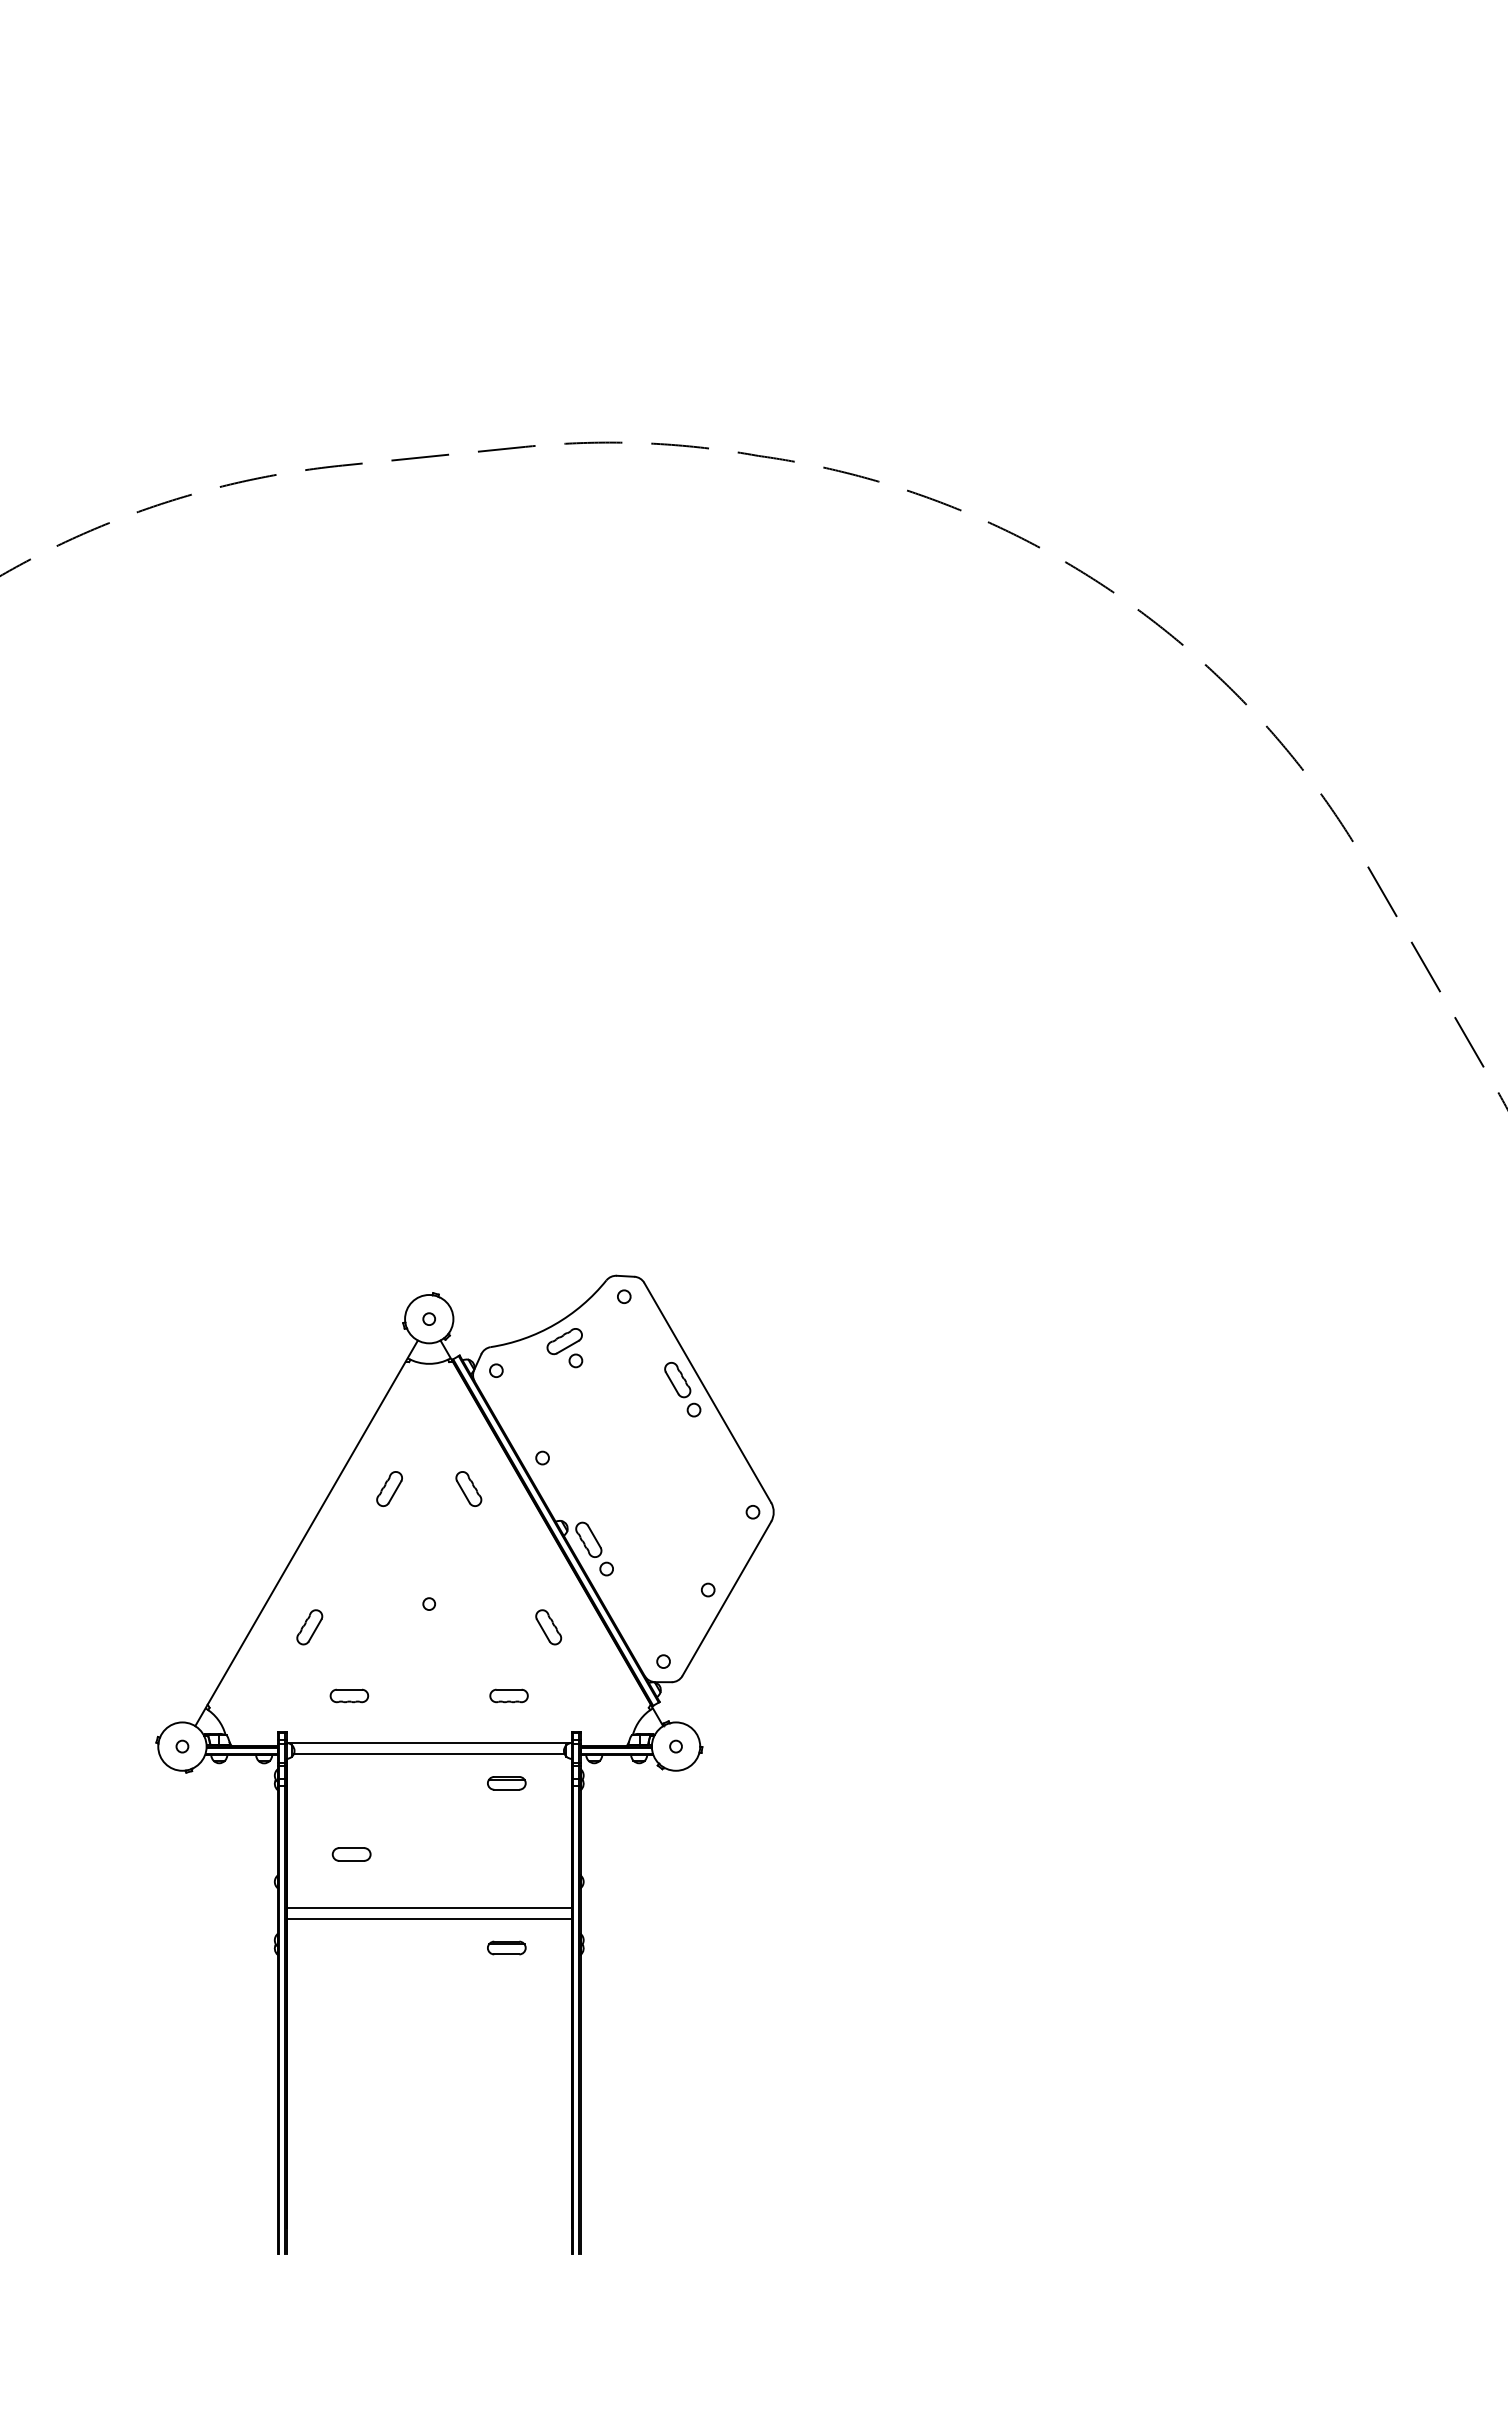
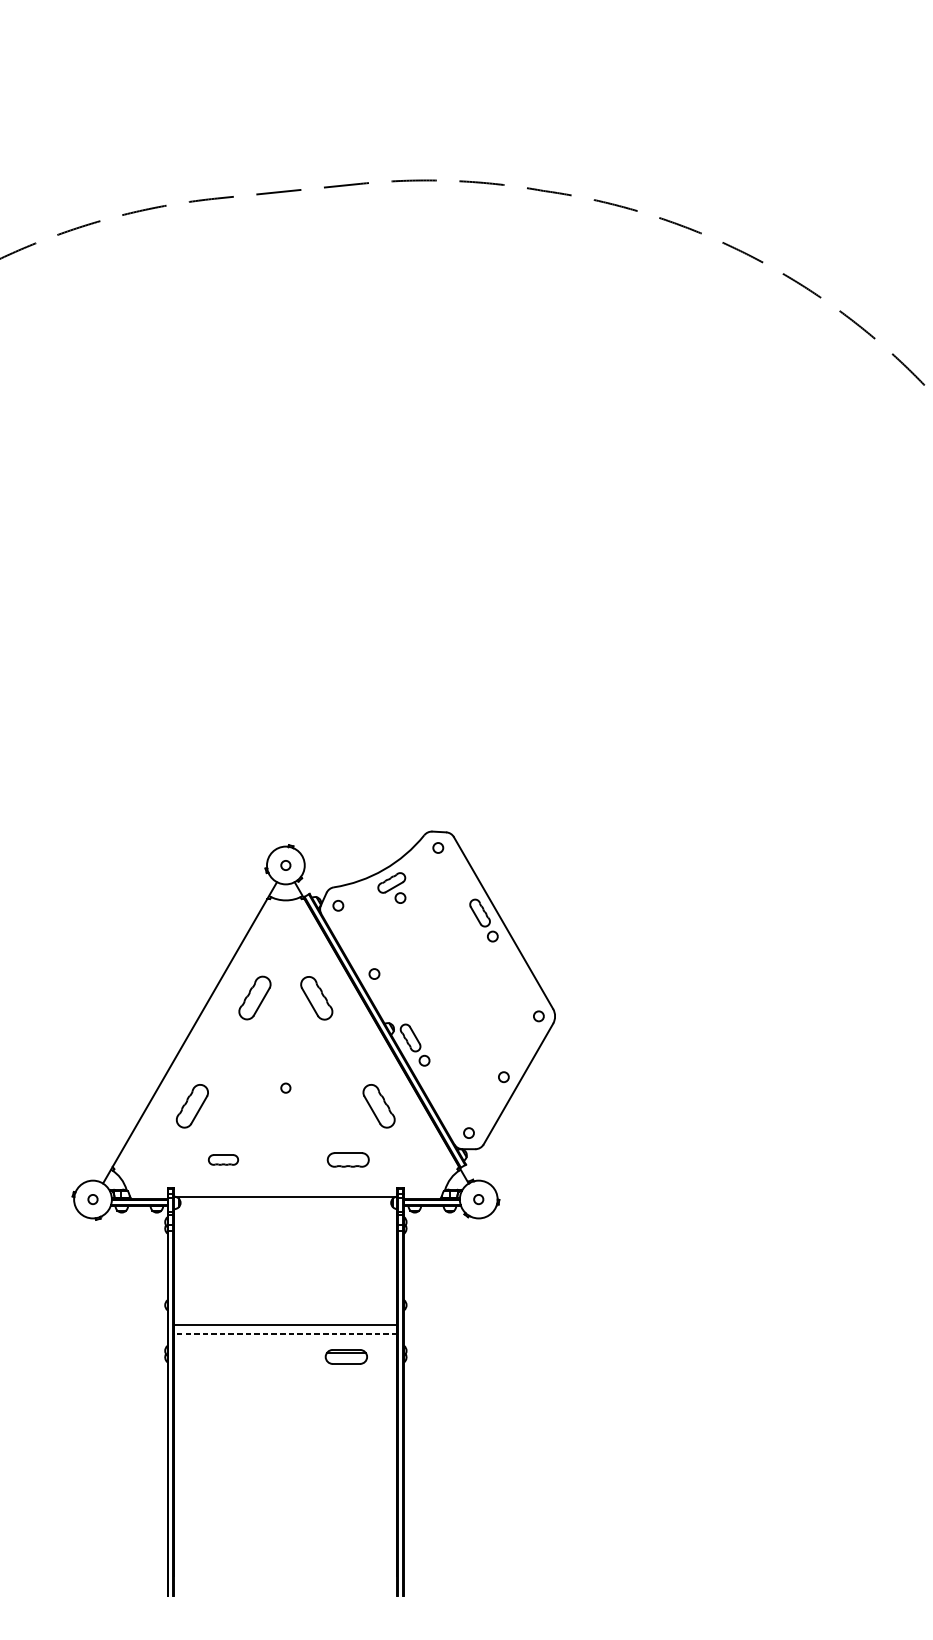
part: (468, 1488) -> (316, 997), size x1.6
part: (389, 1489) -> (254, 998), size x1.6
part: (309, 1627) -> (192, 1106), size x1.6
part: (548, 1627) -> (379, 1106), size x1.6
part: (508, 1695) -> (347, 1159), size x1.4
line: (428, 1754) -> (285, 1205), removed
part: (506, 1783) -> (346, 1228), removed
part: (351, 1854) -> (225, 1283), removed
line: (429, 1919) -> (286, 1334), solid -> dashed
part: (506, 1947) -> (346, 1356), size x1.4

